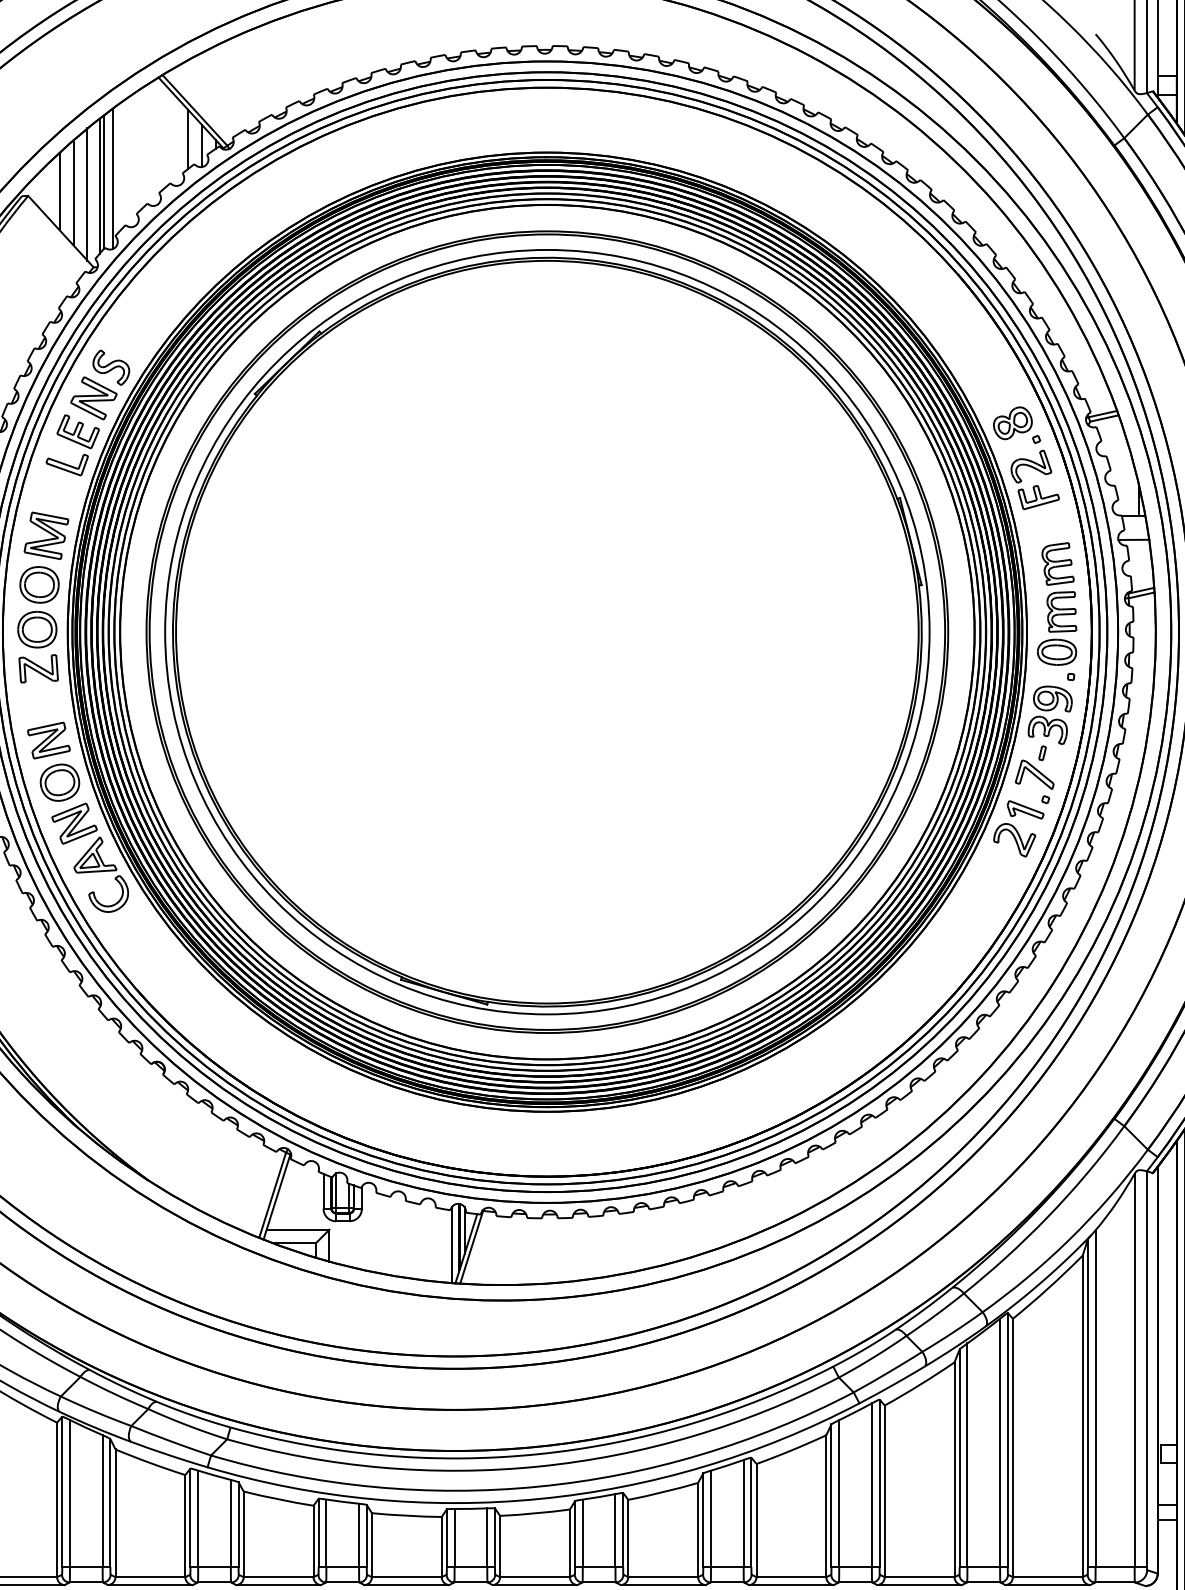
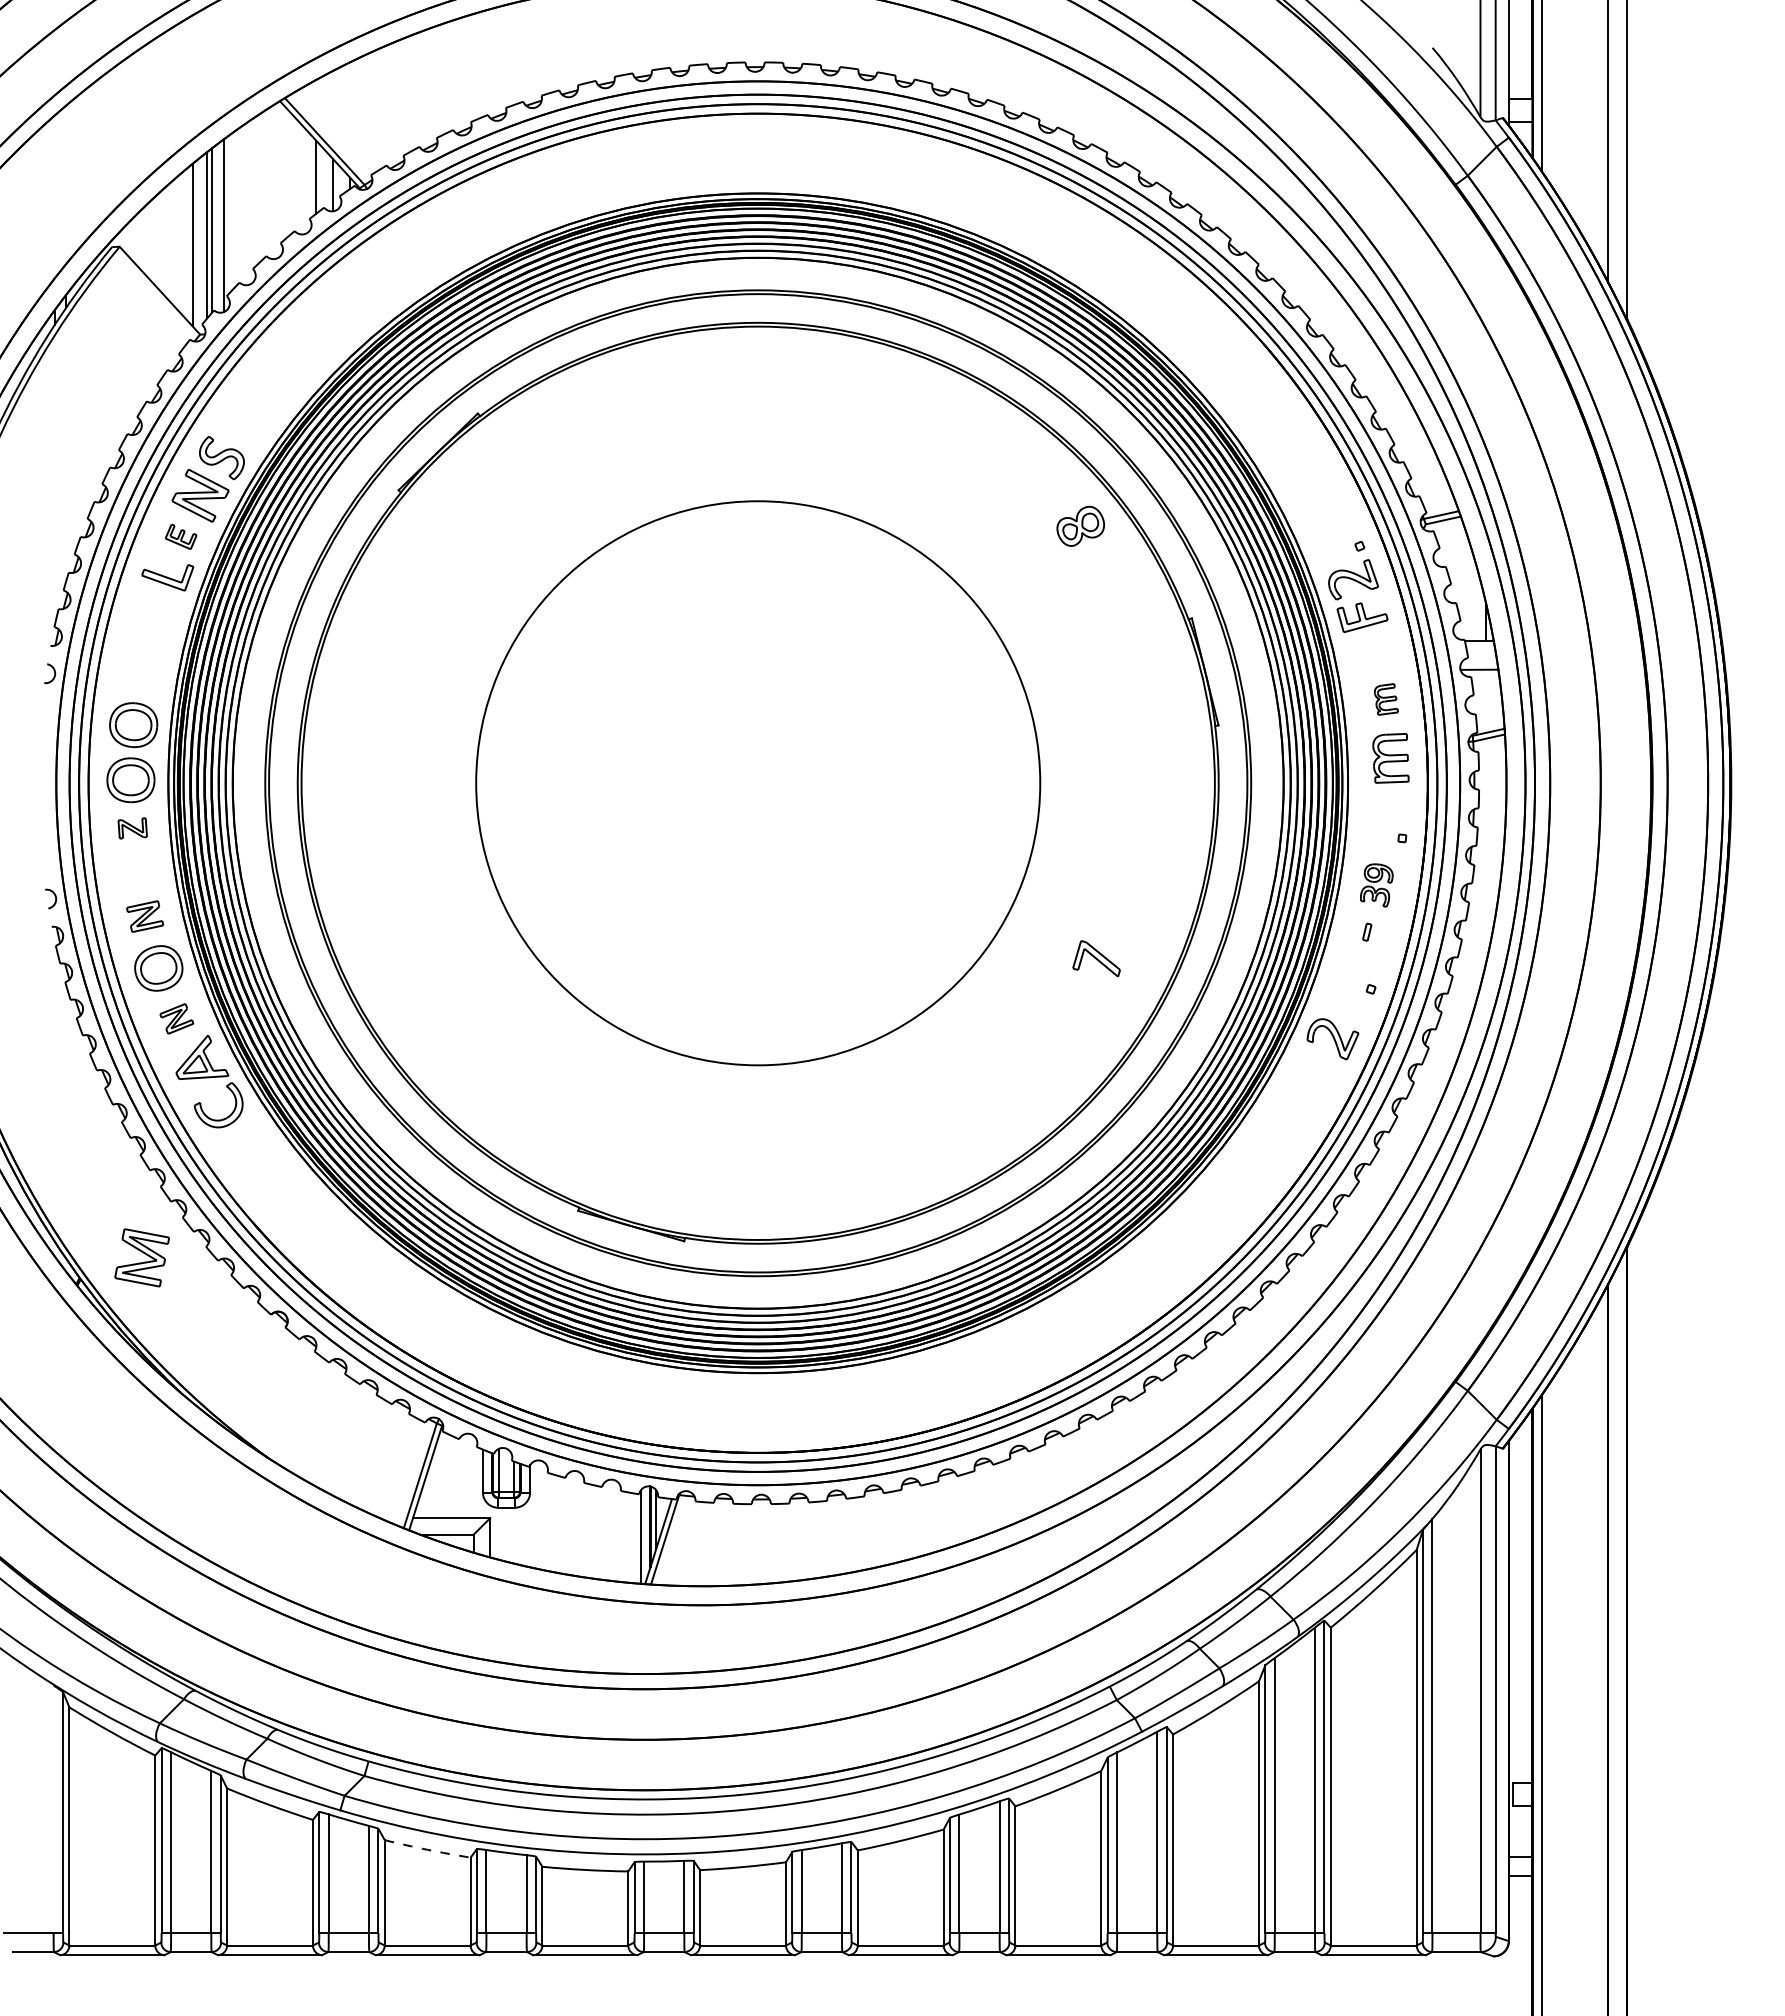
line: (59, 191) -> (158, 241), removed
line: (73, 192) -> (175, 242), removed
part: (1012, 422) -> (1080, 525), moved
part: (77, 431) -> (180, 536), size x0.6
part: (45, 535) -> (141, 1257), moved
part: (1058, 564) -> (1386, 699), size x0.6
circle: (547, 632) -> (758, 783), size x0.6
part: (1056, 651) -> (1384, 807), removed
part: (38, 668) -> (132, 828), size x0.6
part: (1050, 715) -> (1376, 885), size x0.6
part: (48, 740) -> (144, 916), size x0.7
part: (1034, 774) -> (1096, 958), moved
part: (1025, 809) -> (1346, 1001), removed
part: (74, 823) -> (176, 1018), size x0.6
arc: (278, 1499) -> (427, 1849), solid -> dashed

